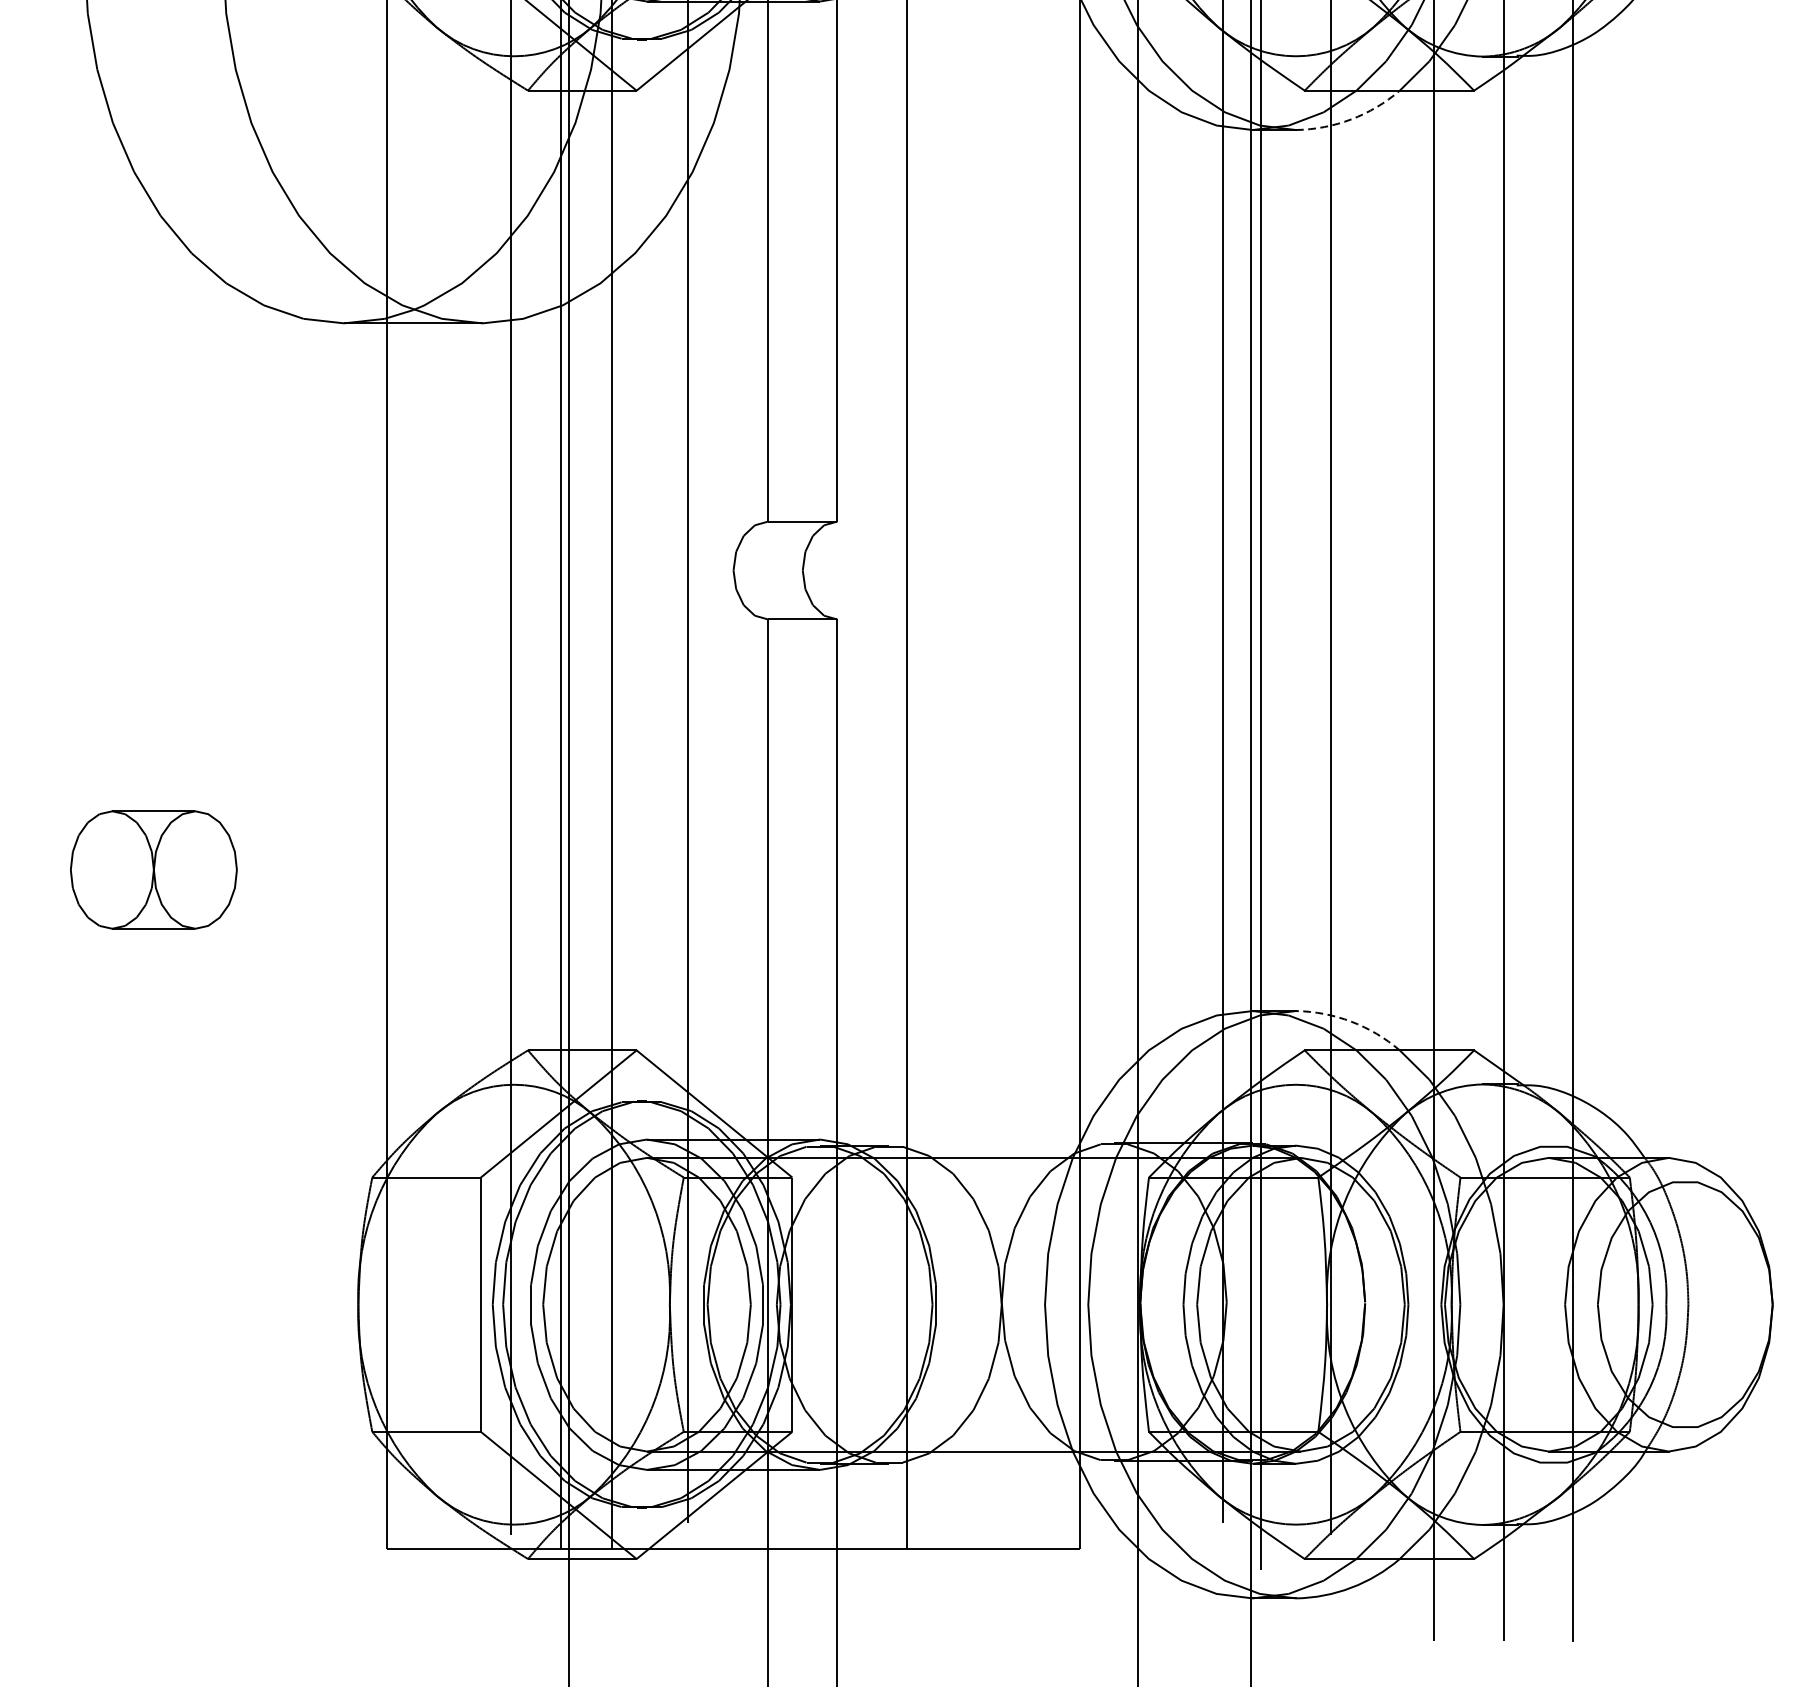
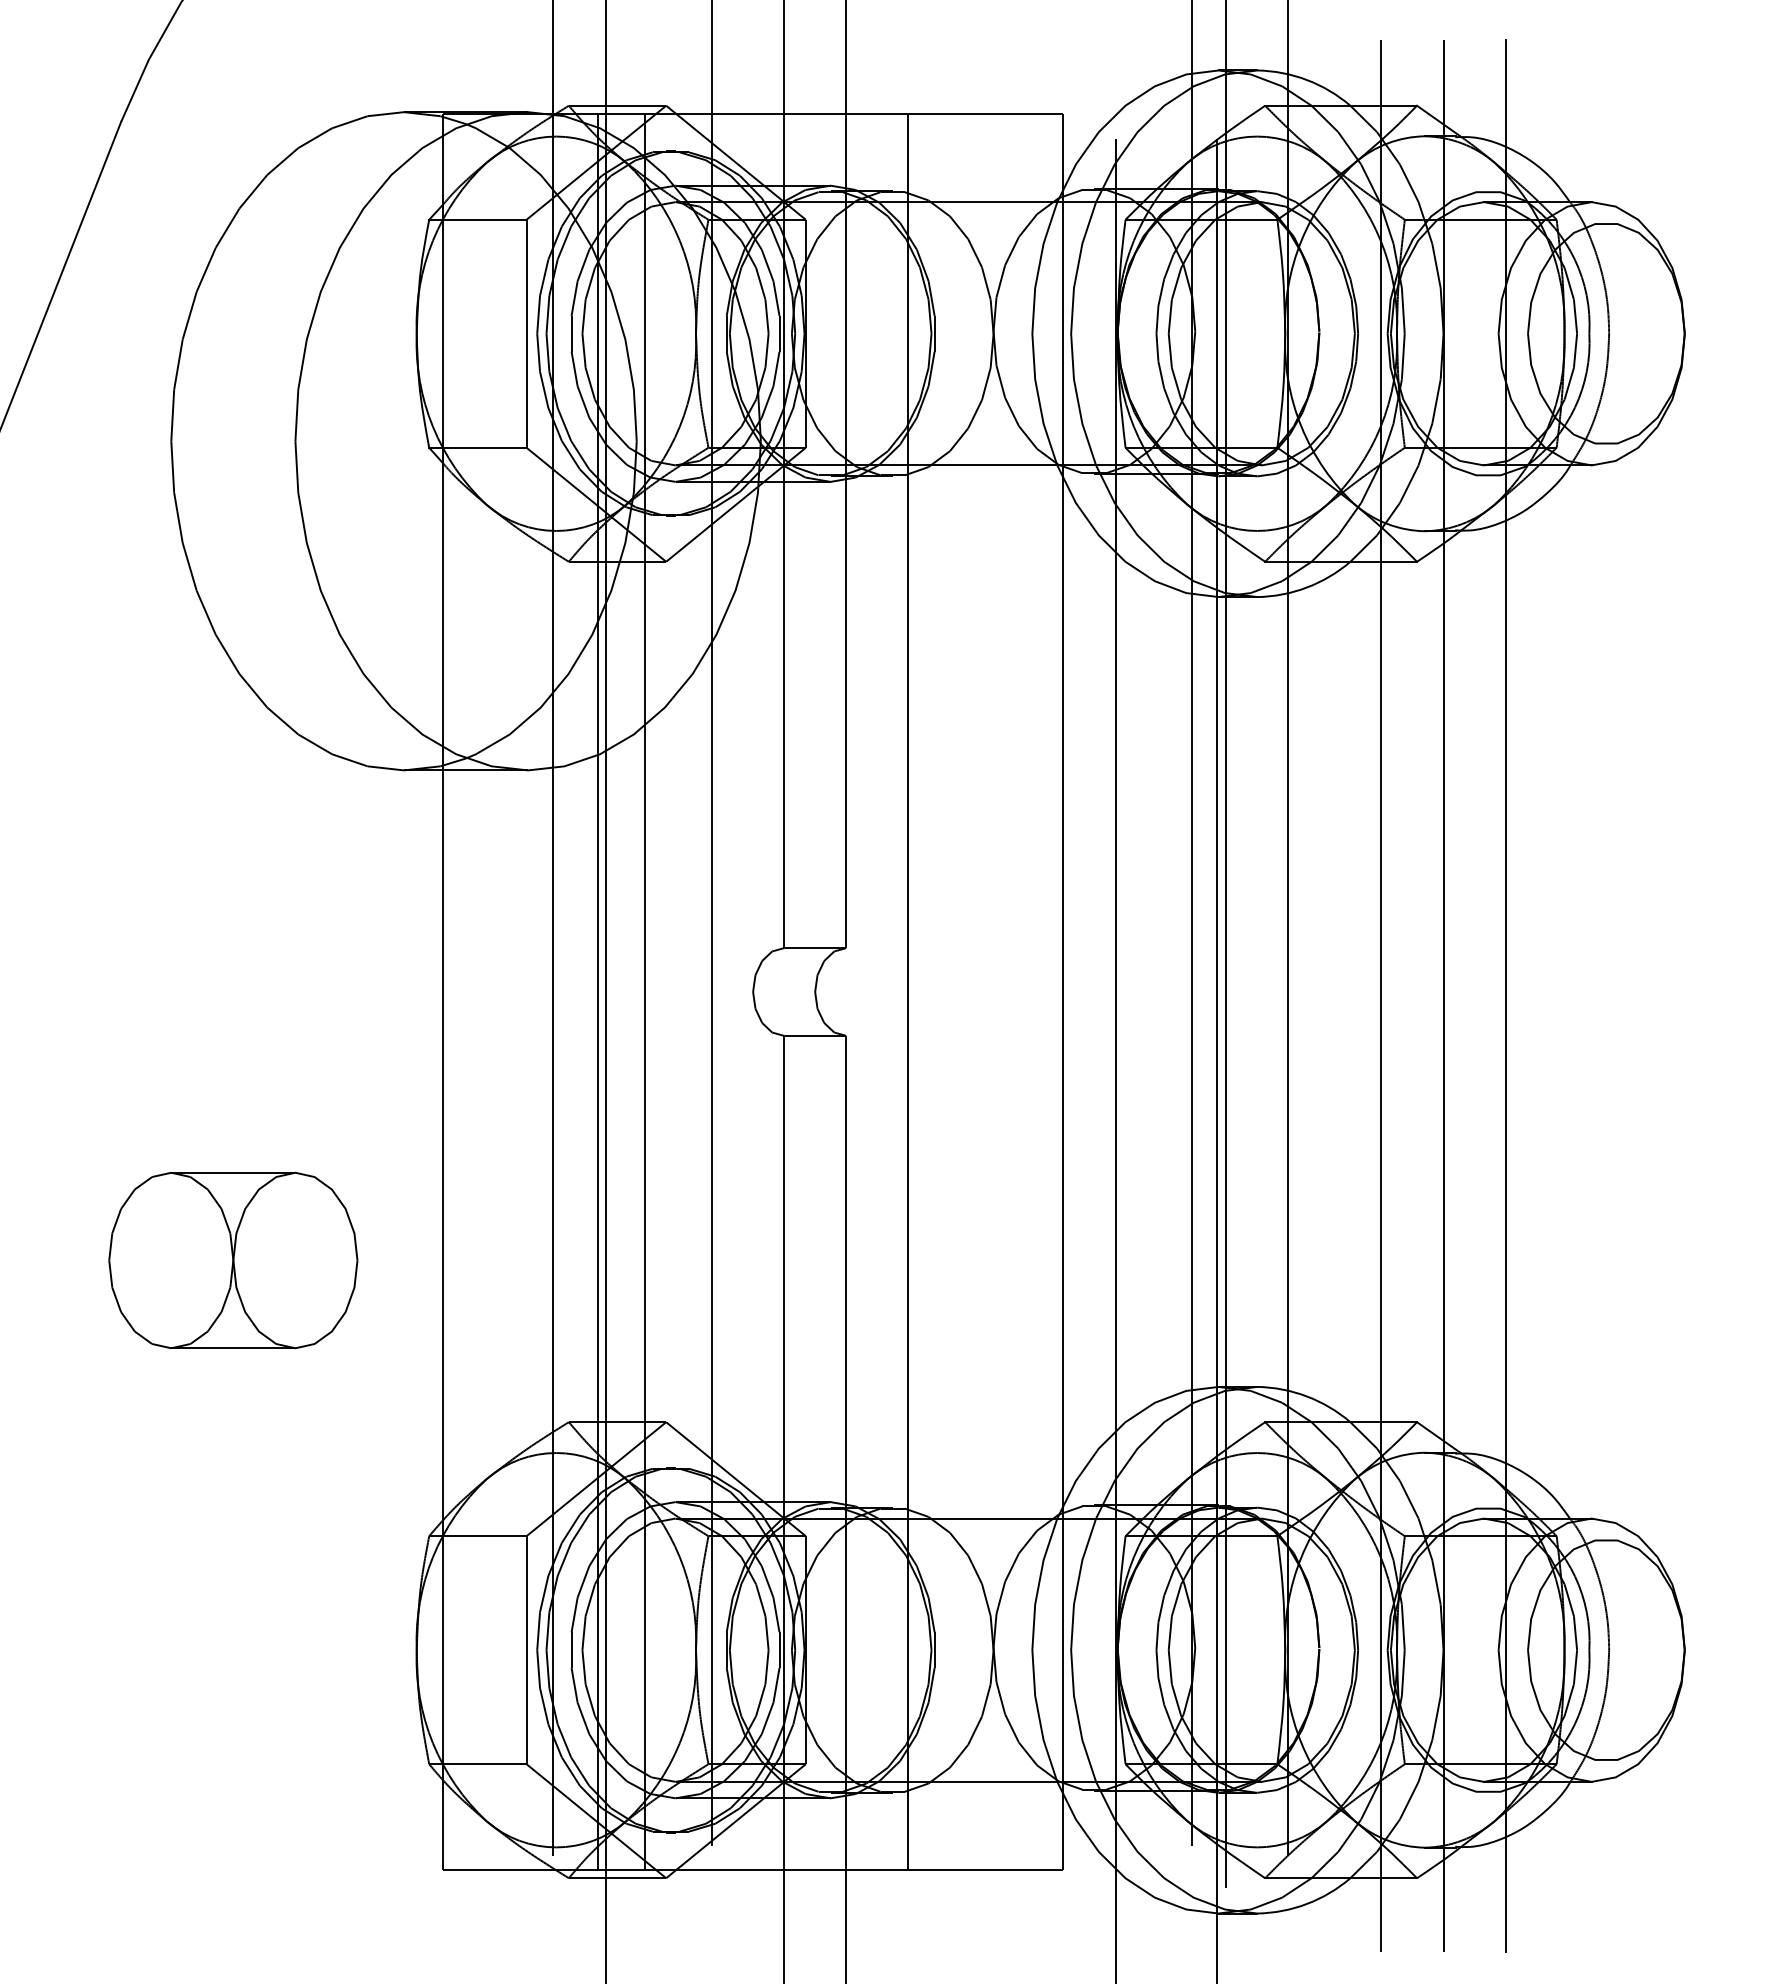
arc: (1350, 119) -> (1306, 587), dashed -> solid
part: (153, 870) -> (233, 1260), size x1.67
arc: (1350, 1021) -> (1306, 1396), dashed -> solid

